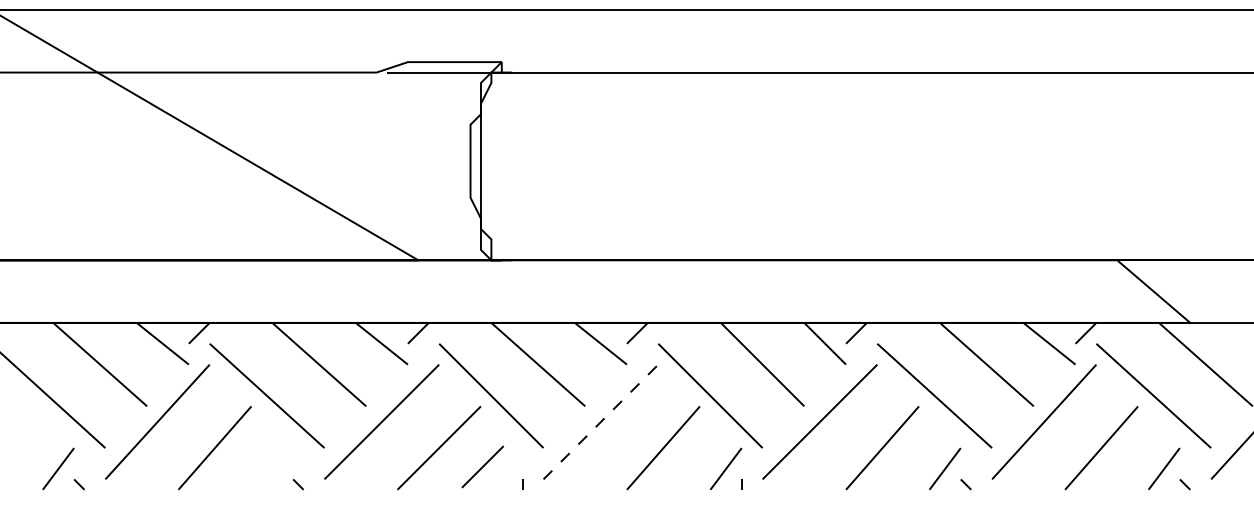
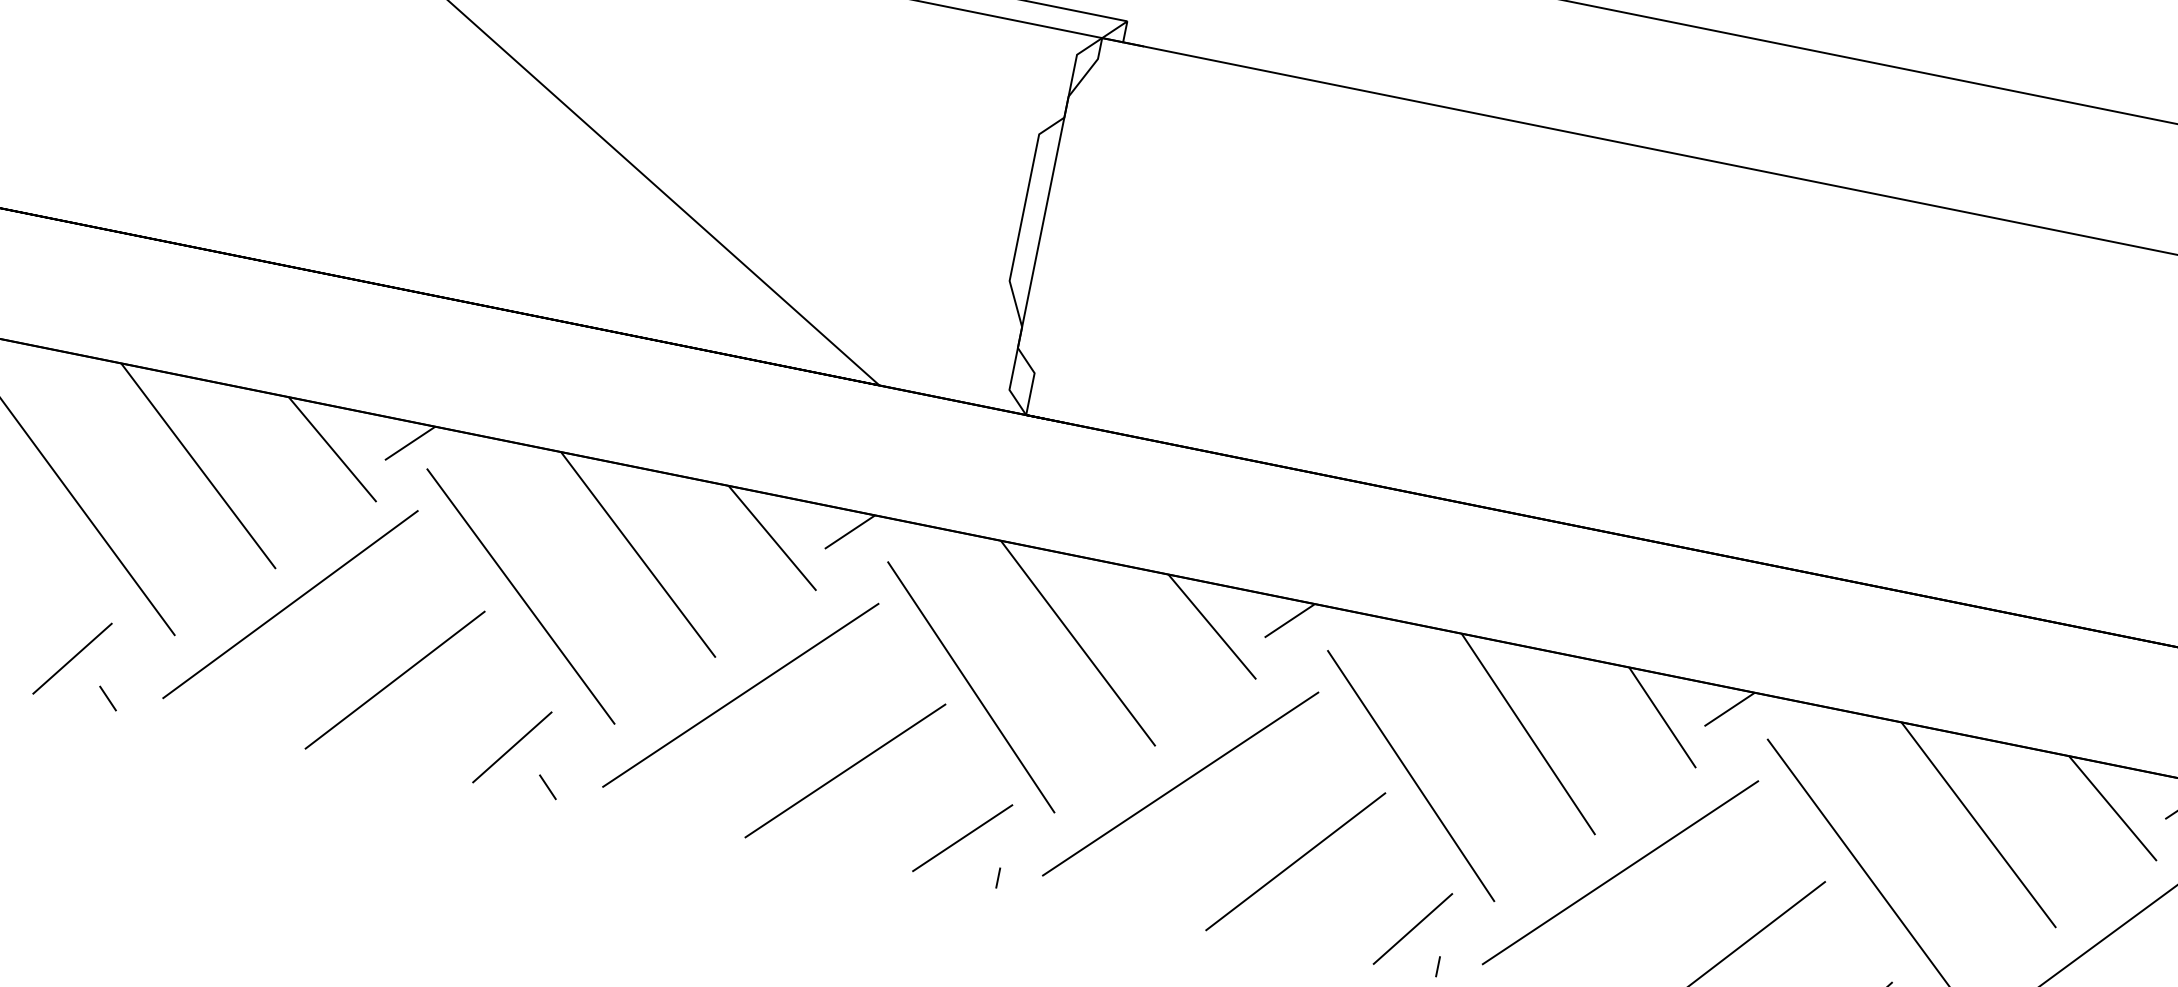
line: (601, 421) -> (1182, 783), dashed -> solid
line: (482, 466) -> (962, 837), moved
line: (277, 468) -> (512, 746), added

